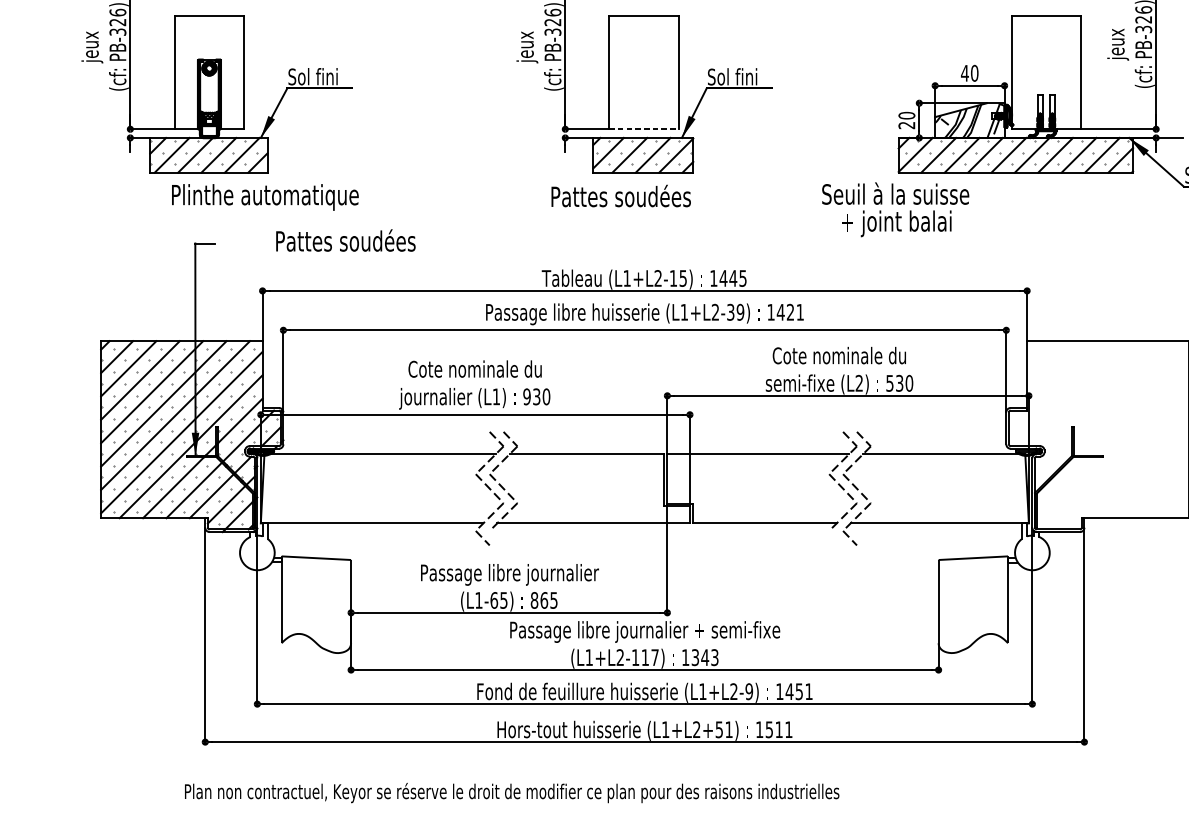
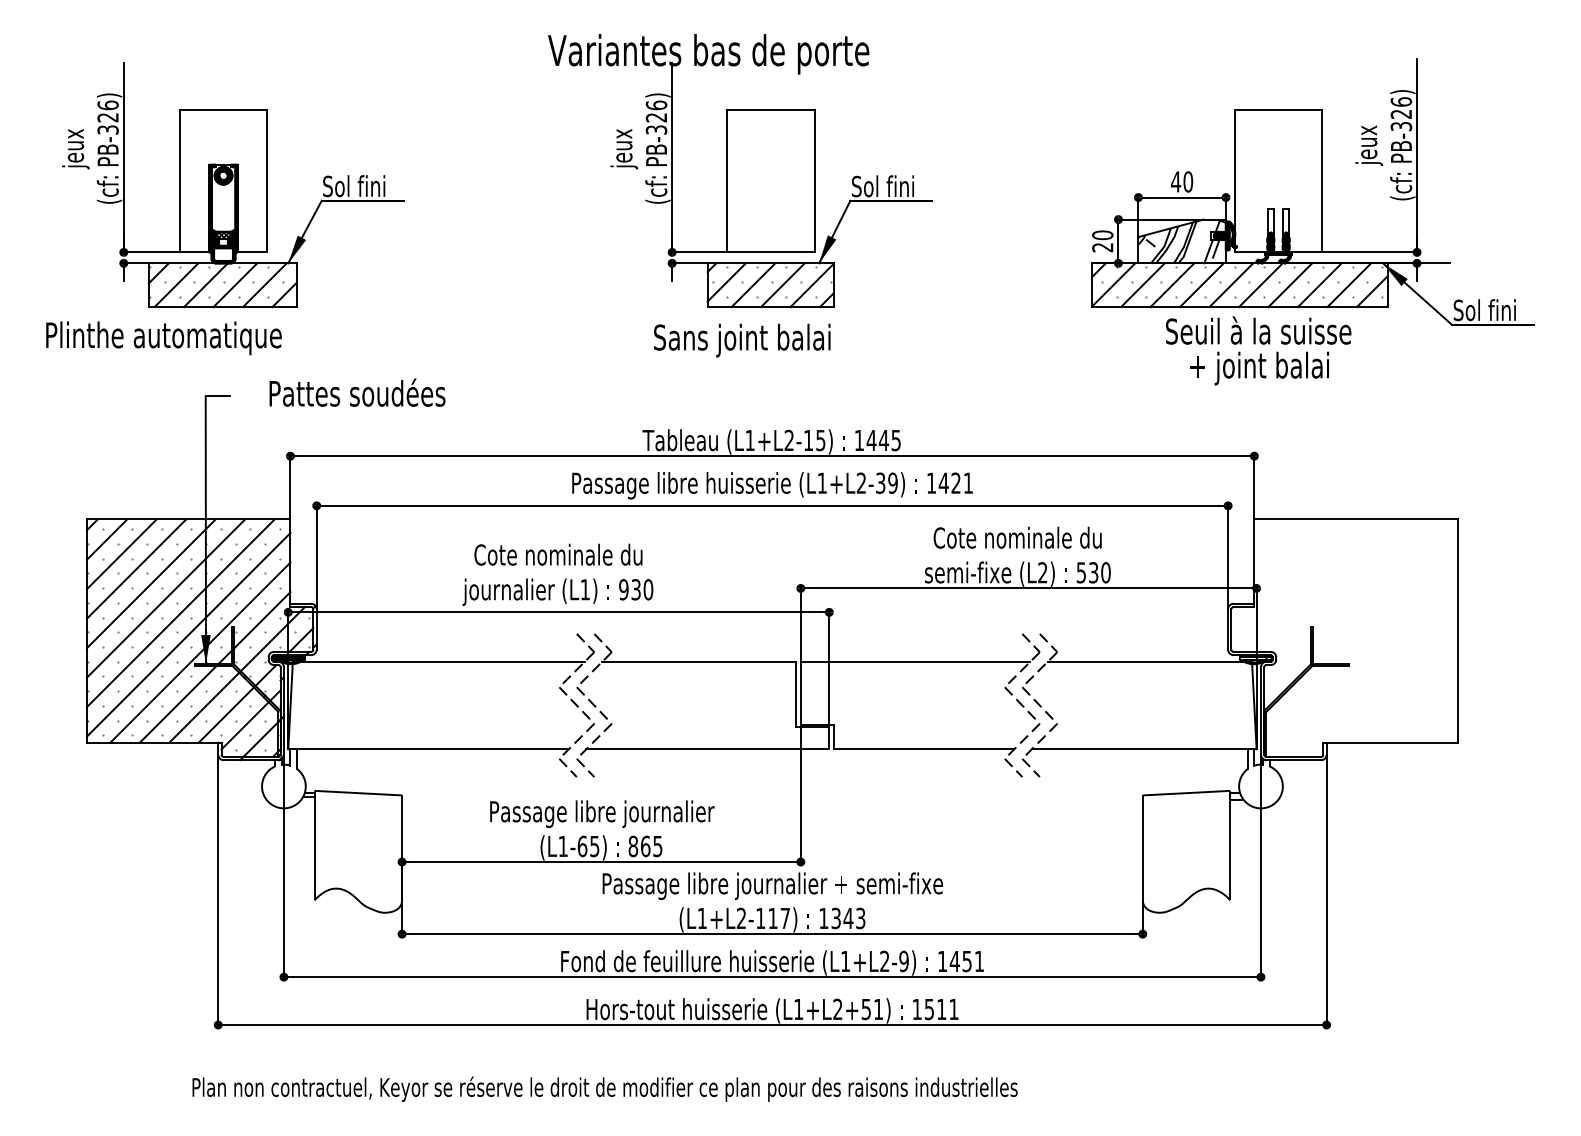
line: (644, 129) -> (771, 252), dashed -> solid
text: (264, 197) -> (163, 338), moved
text: (621, 198) -> (742, 339), Pattes soudées -> Sans joint balai
text: (895, 209) -> (1258, 350), moved
text: (345, 240) -> (357, 392), moved
line: (496, 537) -> (585, 767), added
line: (836, 537) -> (1013, 767), added

